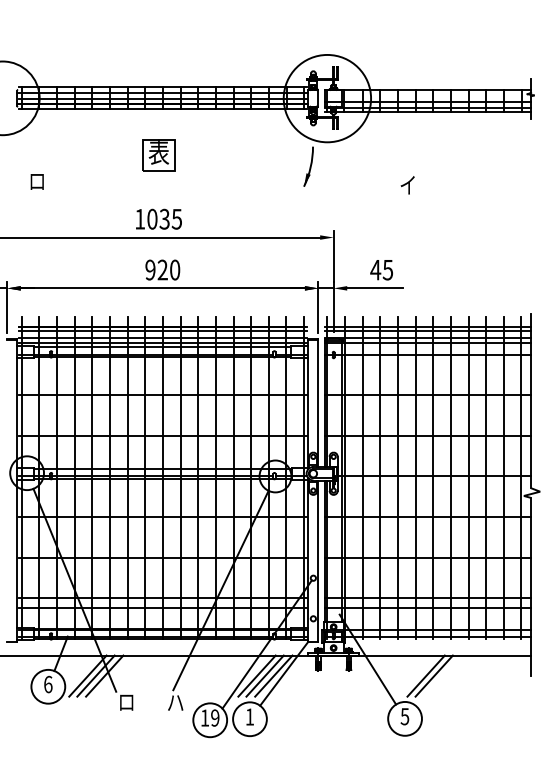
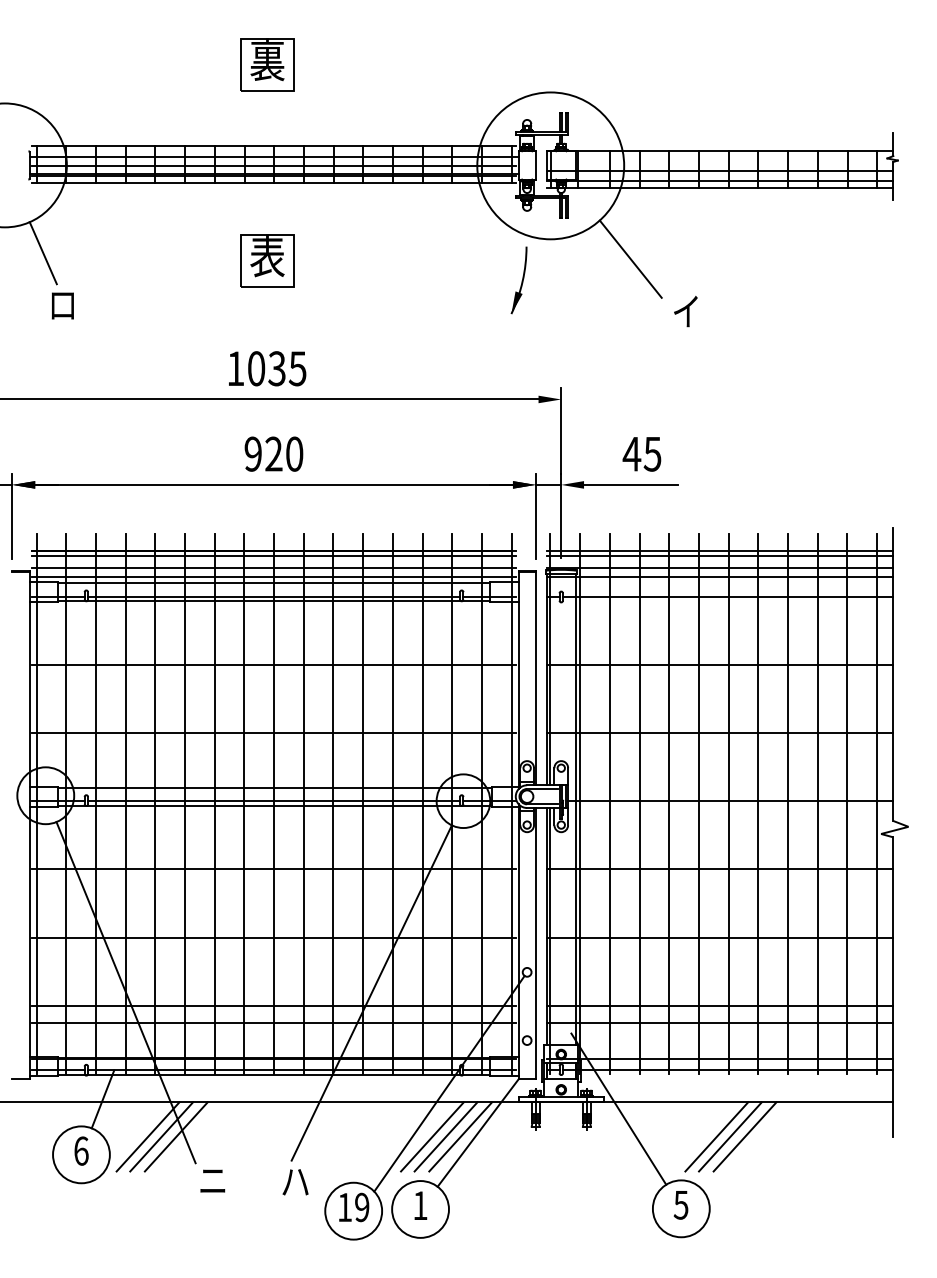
part: (158, 38) -> (266, 64), added
line: (25, 150) -> (43, 253), added
line: (374, 154) -> (629, 259), added
line: (442, 675) -> (744, 1135), added
text: (126, 702) -> (212, 1181), ロ -> ニ

